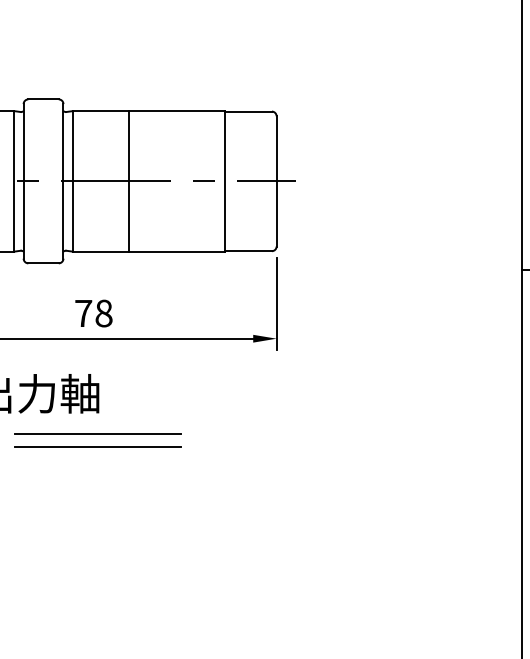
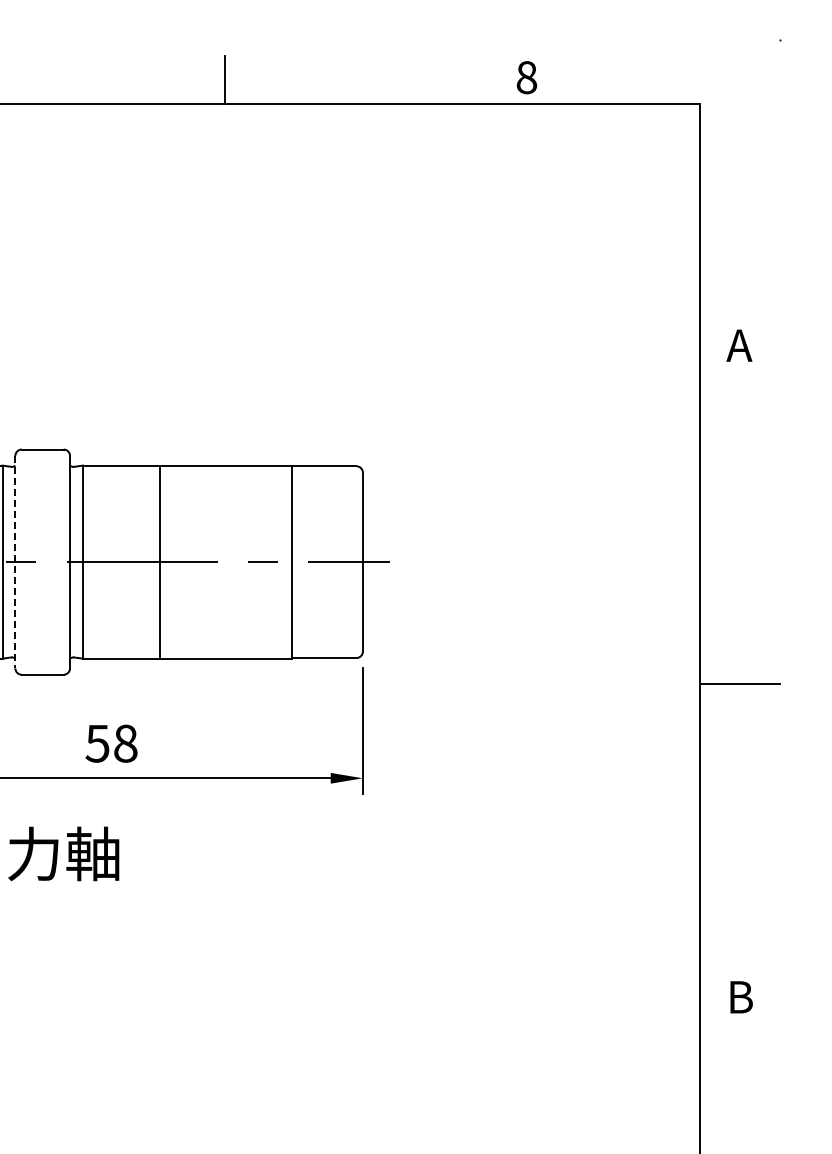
line: (23, 181) -> (15, 562), solid -> dashed
text: (83, 313) -> (97, 743), 78 -> 58
line: (97, 434) -> (117, 909), removed
line: (97, 446) -> (117, 926), removed

